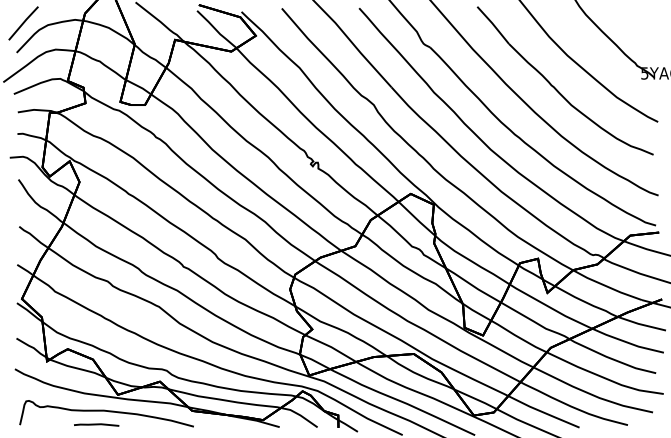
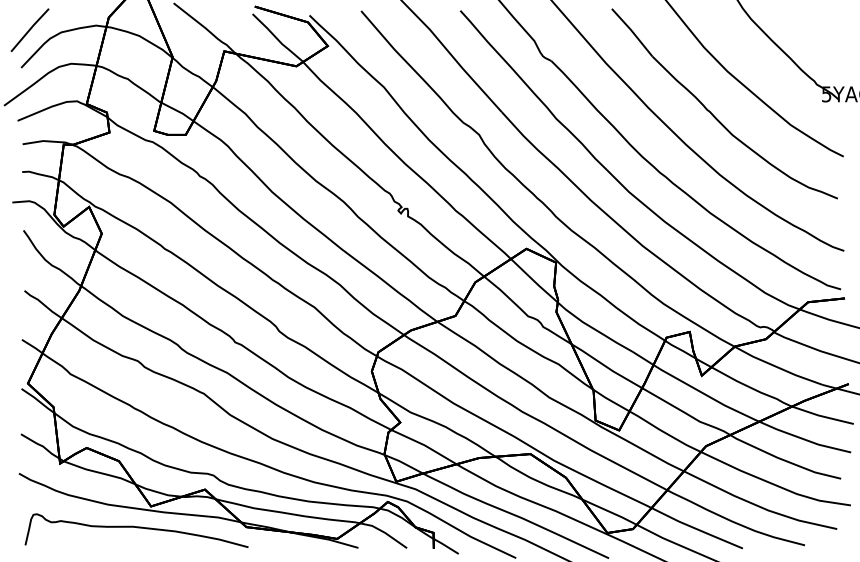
line: (96, 424) -> (123, 544), removed

